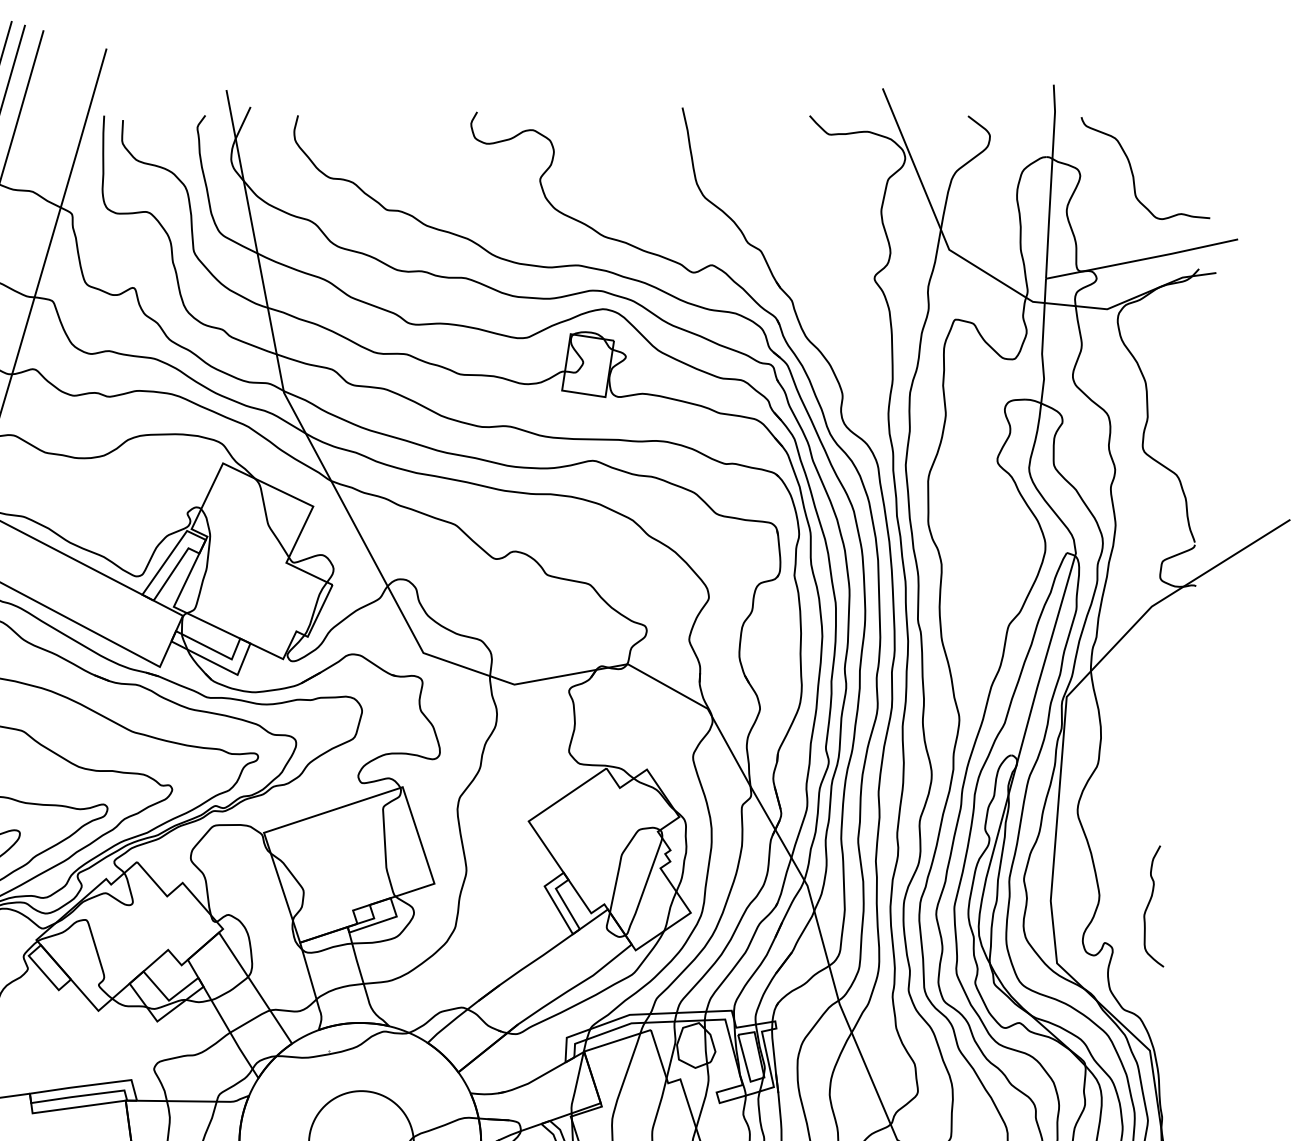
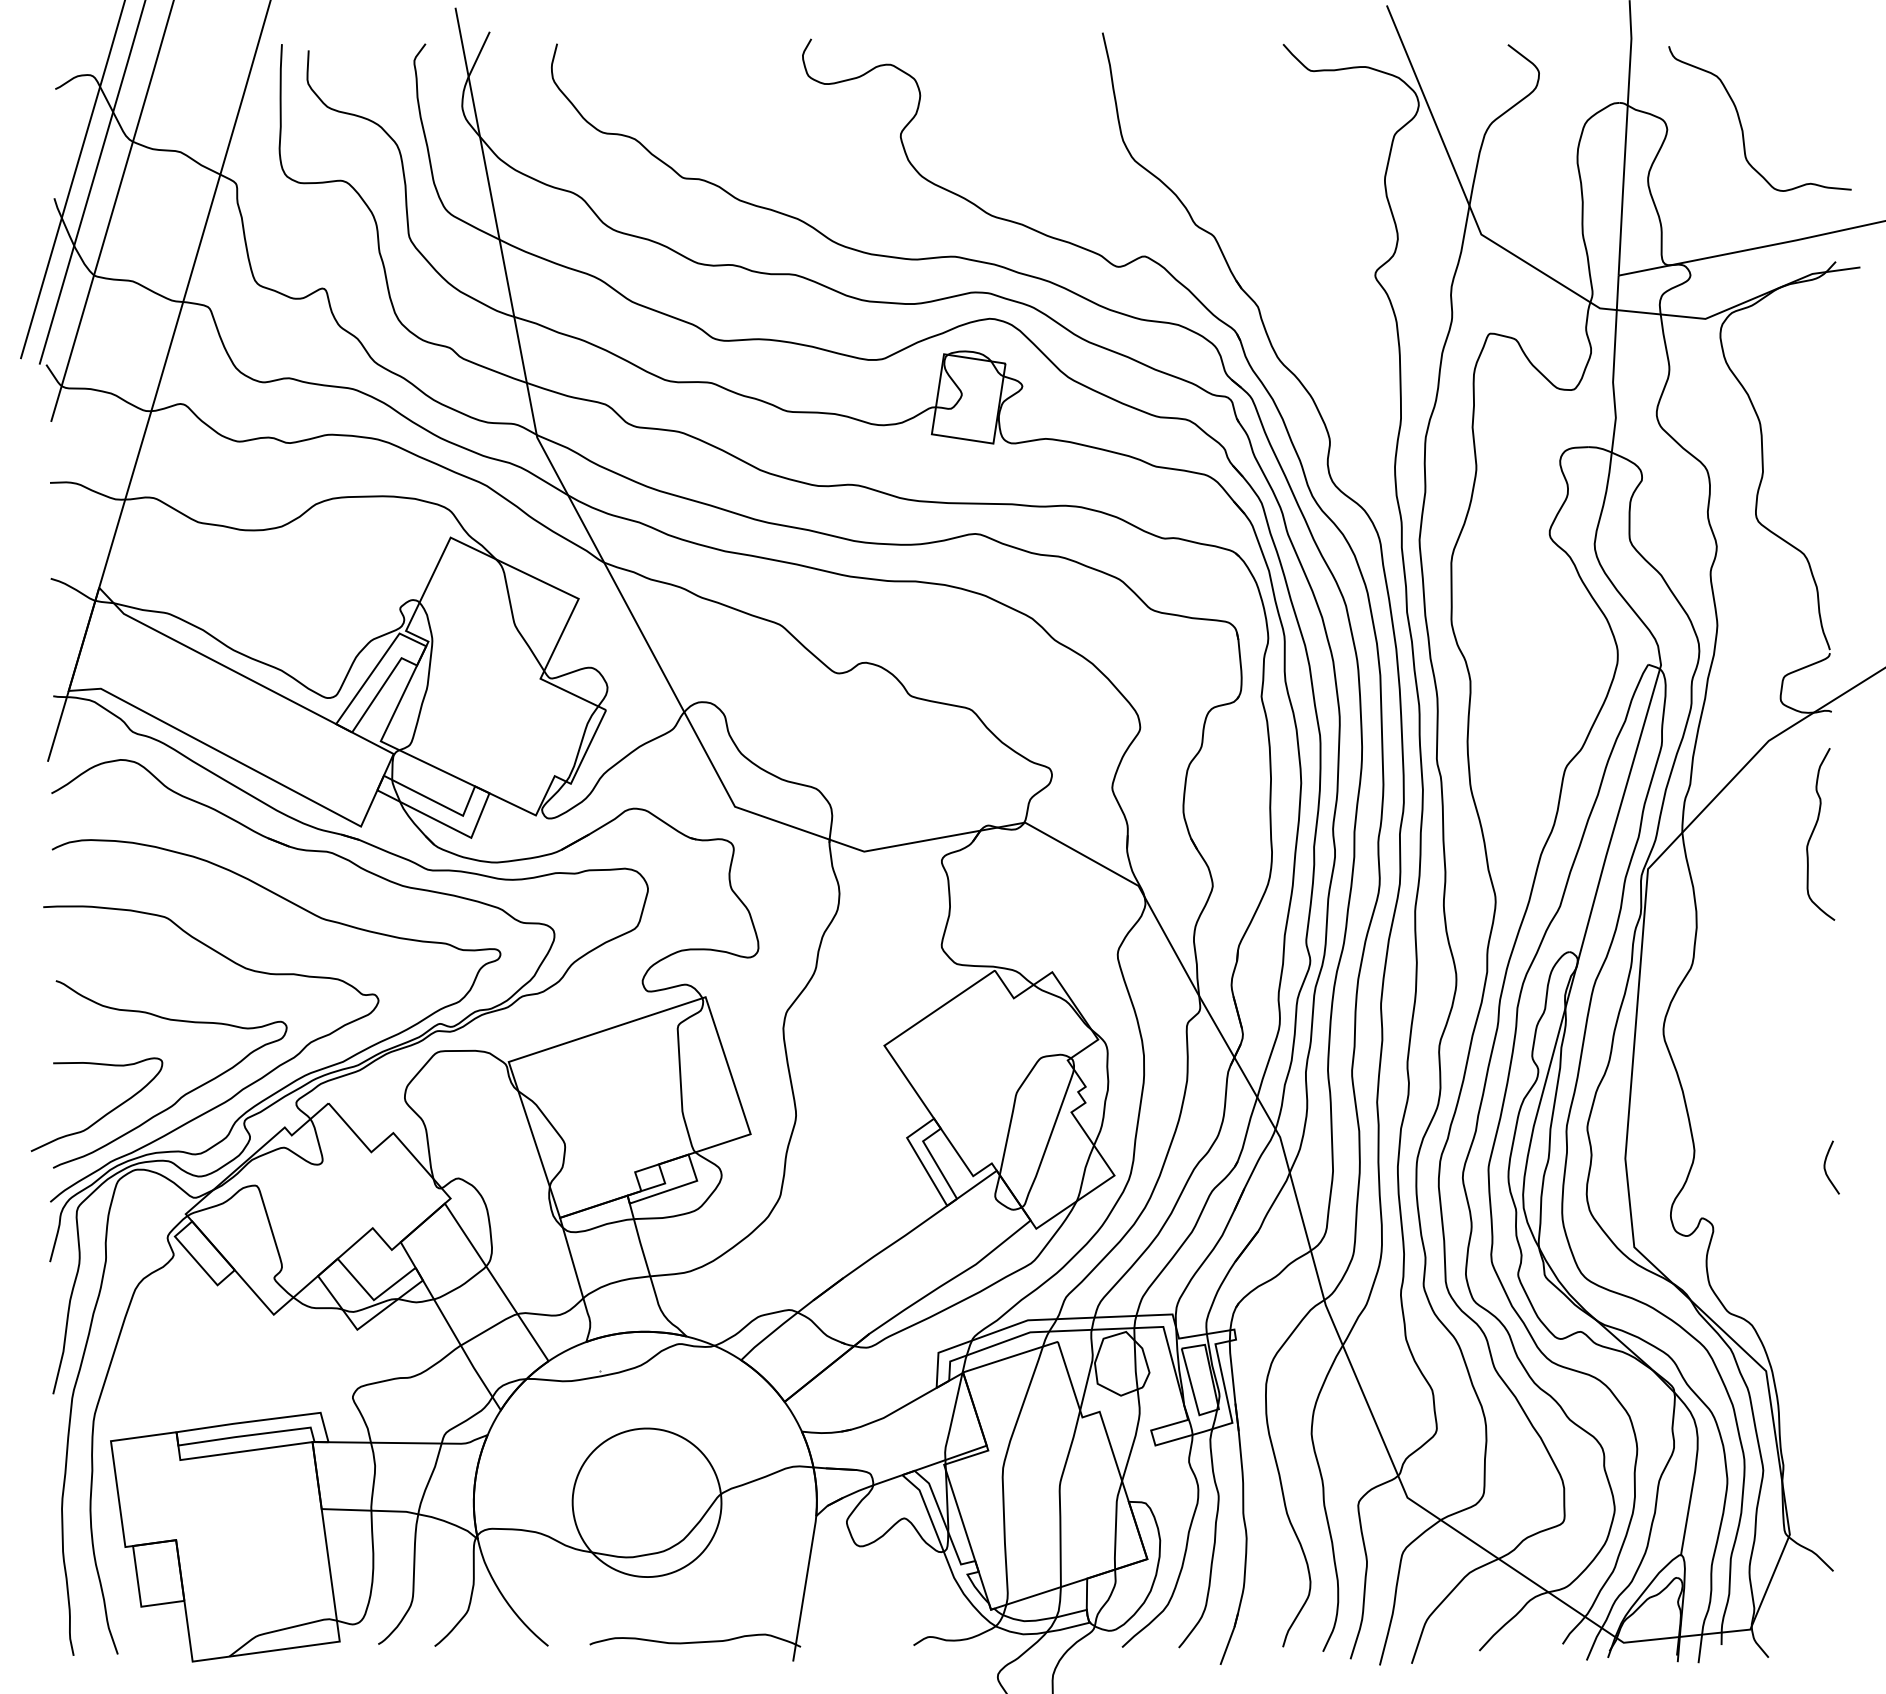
curve: (1148, 905) -> (1813, 833), moved
curve: (1192, 909) -> (1826, 1170), added

